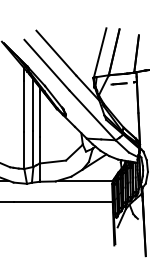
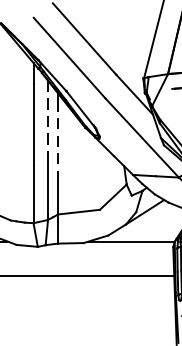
line: (33, 105) -> (48, 122), solid -> dashed
line: (39, 114) -> (57, 136), solid -> dashed

